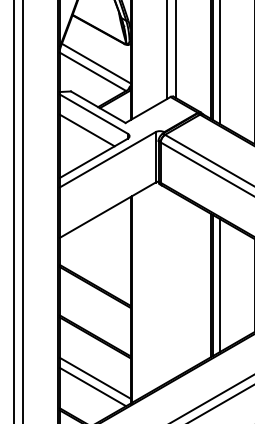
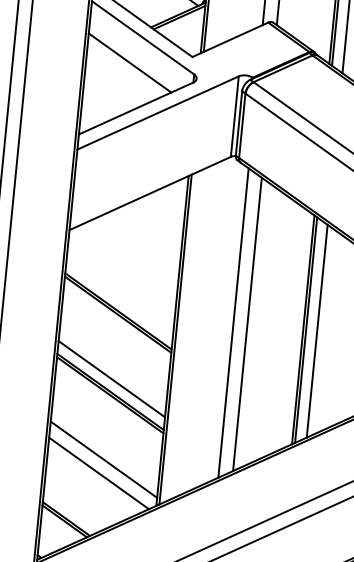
line: (167, 285) -> (233, 322), added
line: (176, 285) -> (248, 324), added
line: (94, 327) -> (110, 378), added

